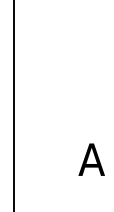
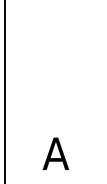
text: (91, 159) -> (55, 153), moved

